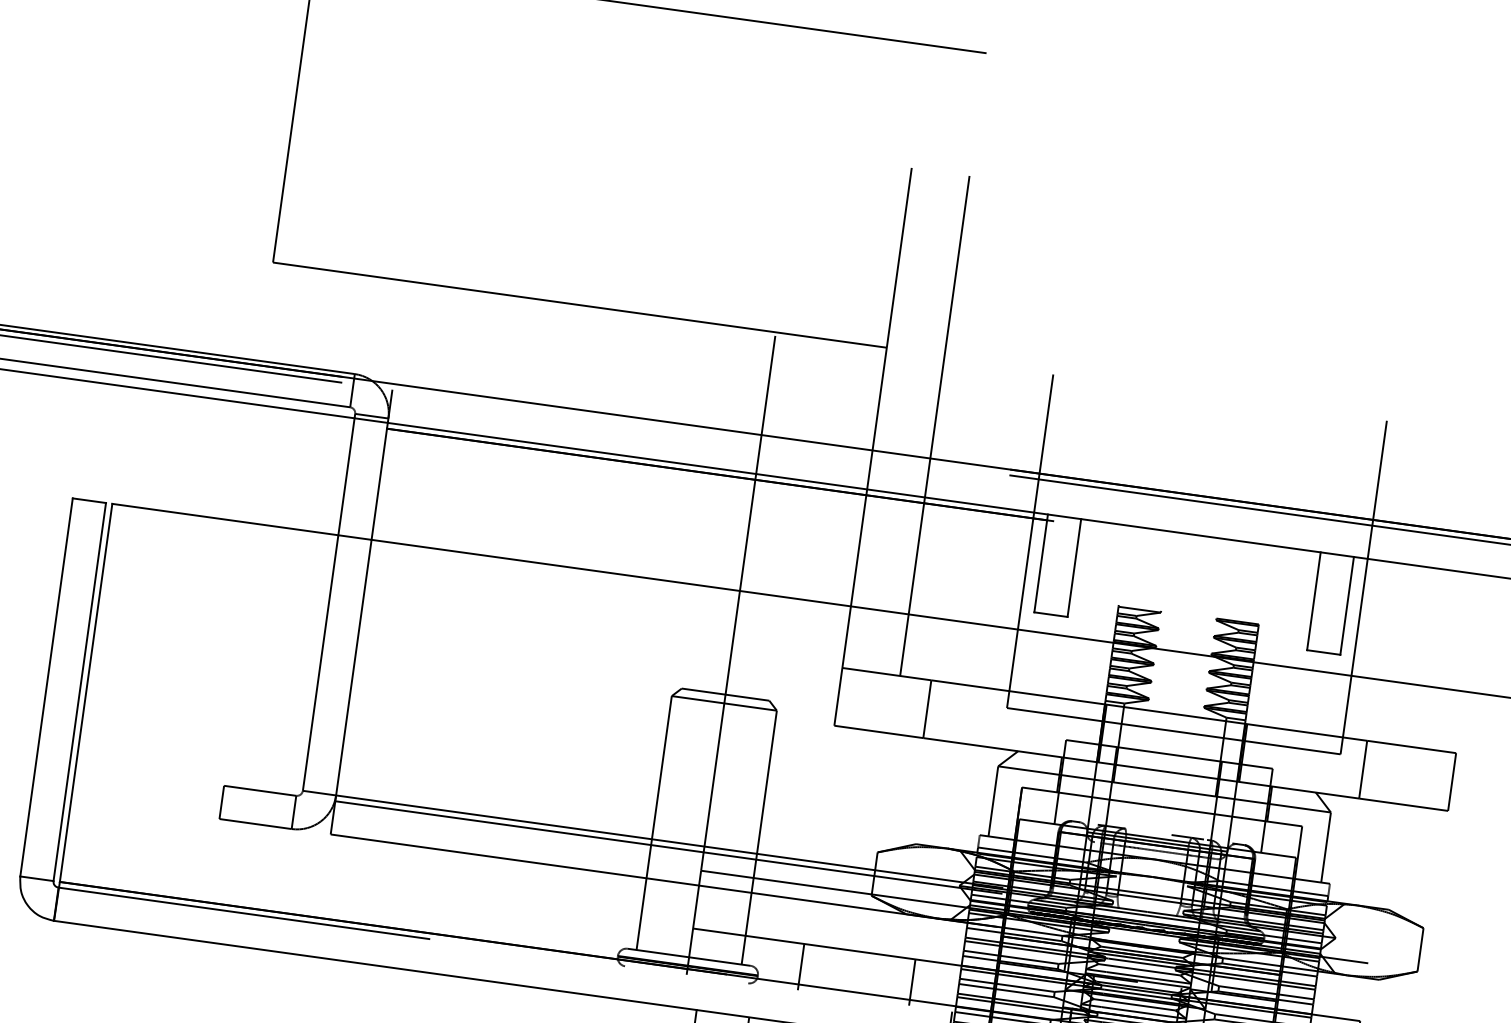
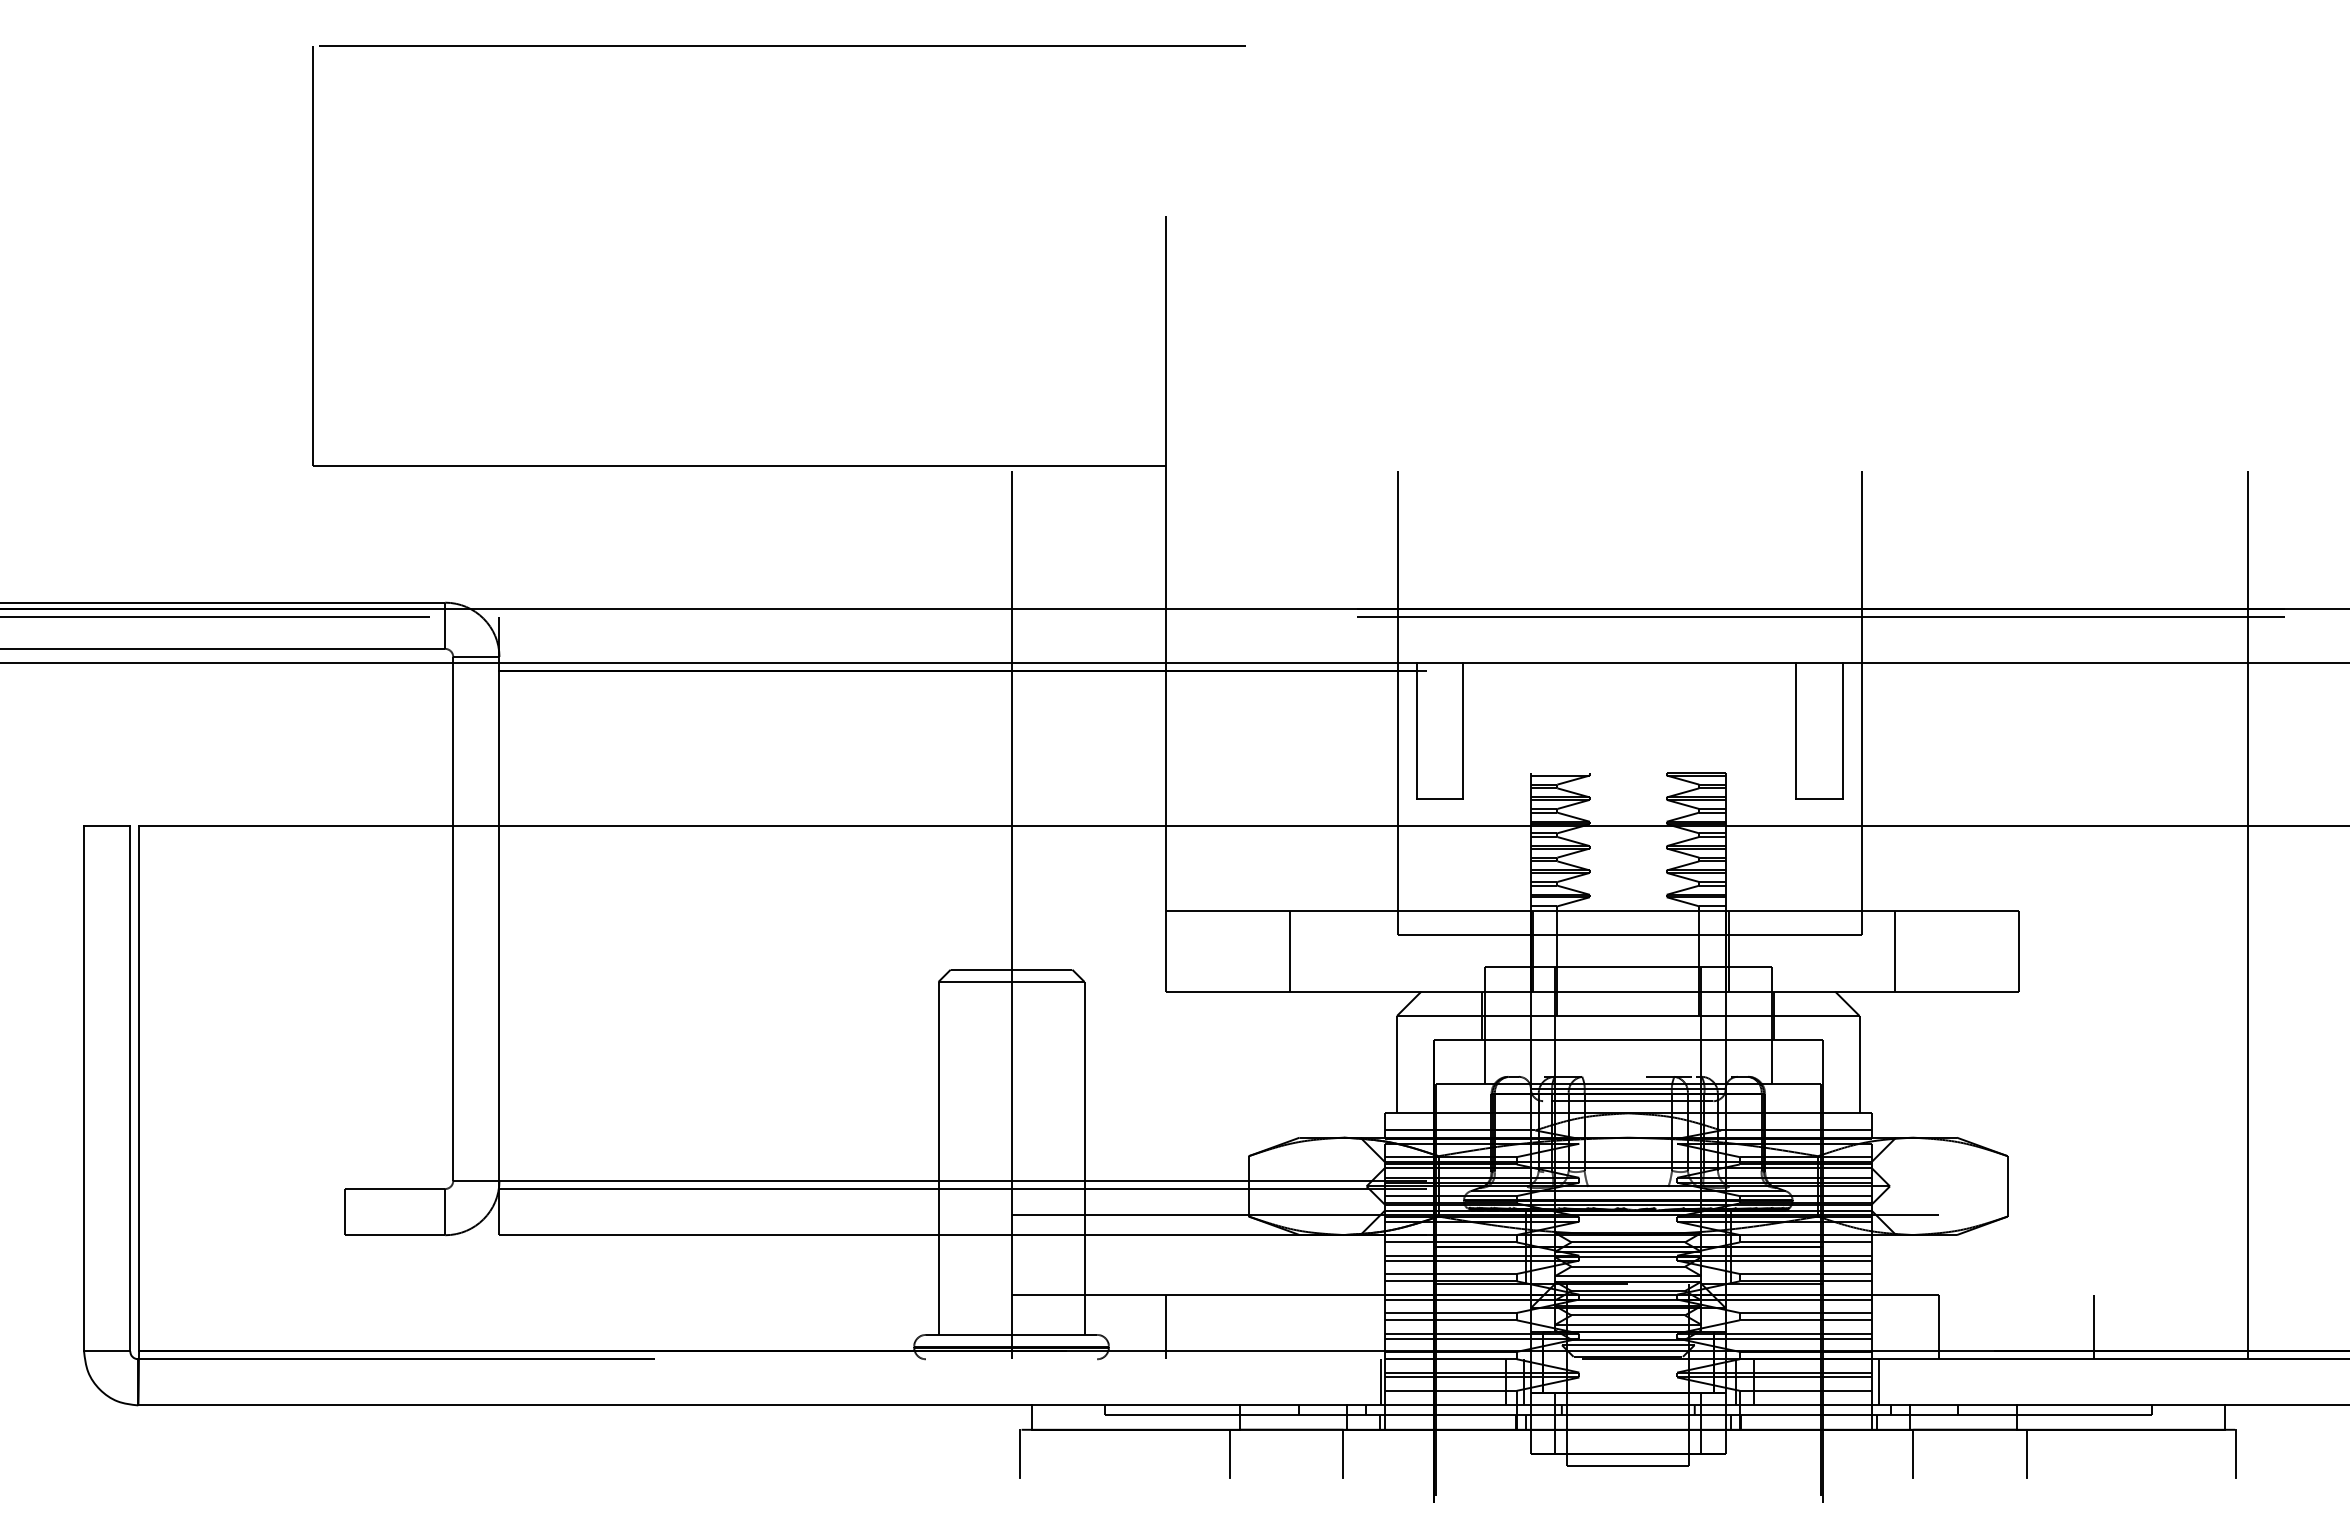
line: (935, 425) -> (1246, 563), removed
line: (912, 982) -> (1320, 1326), removed

